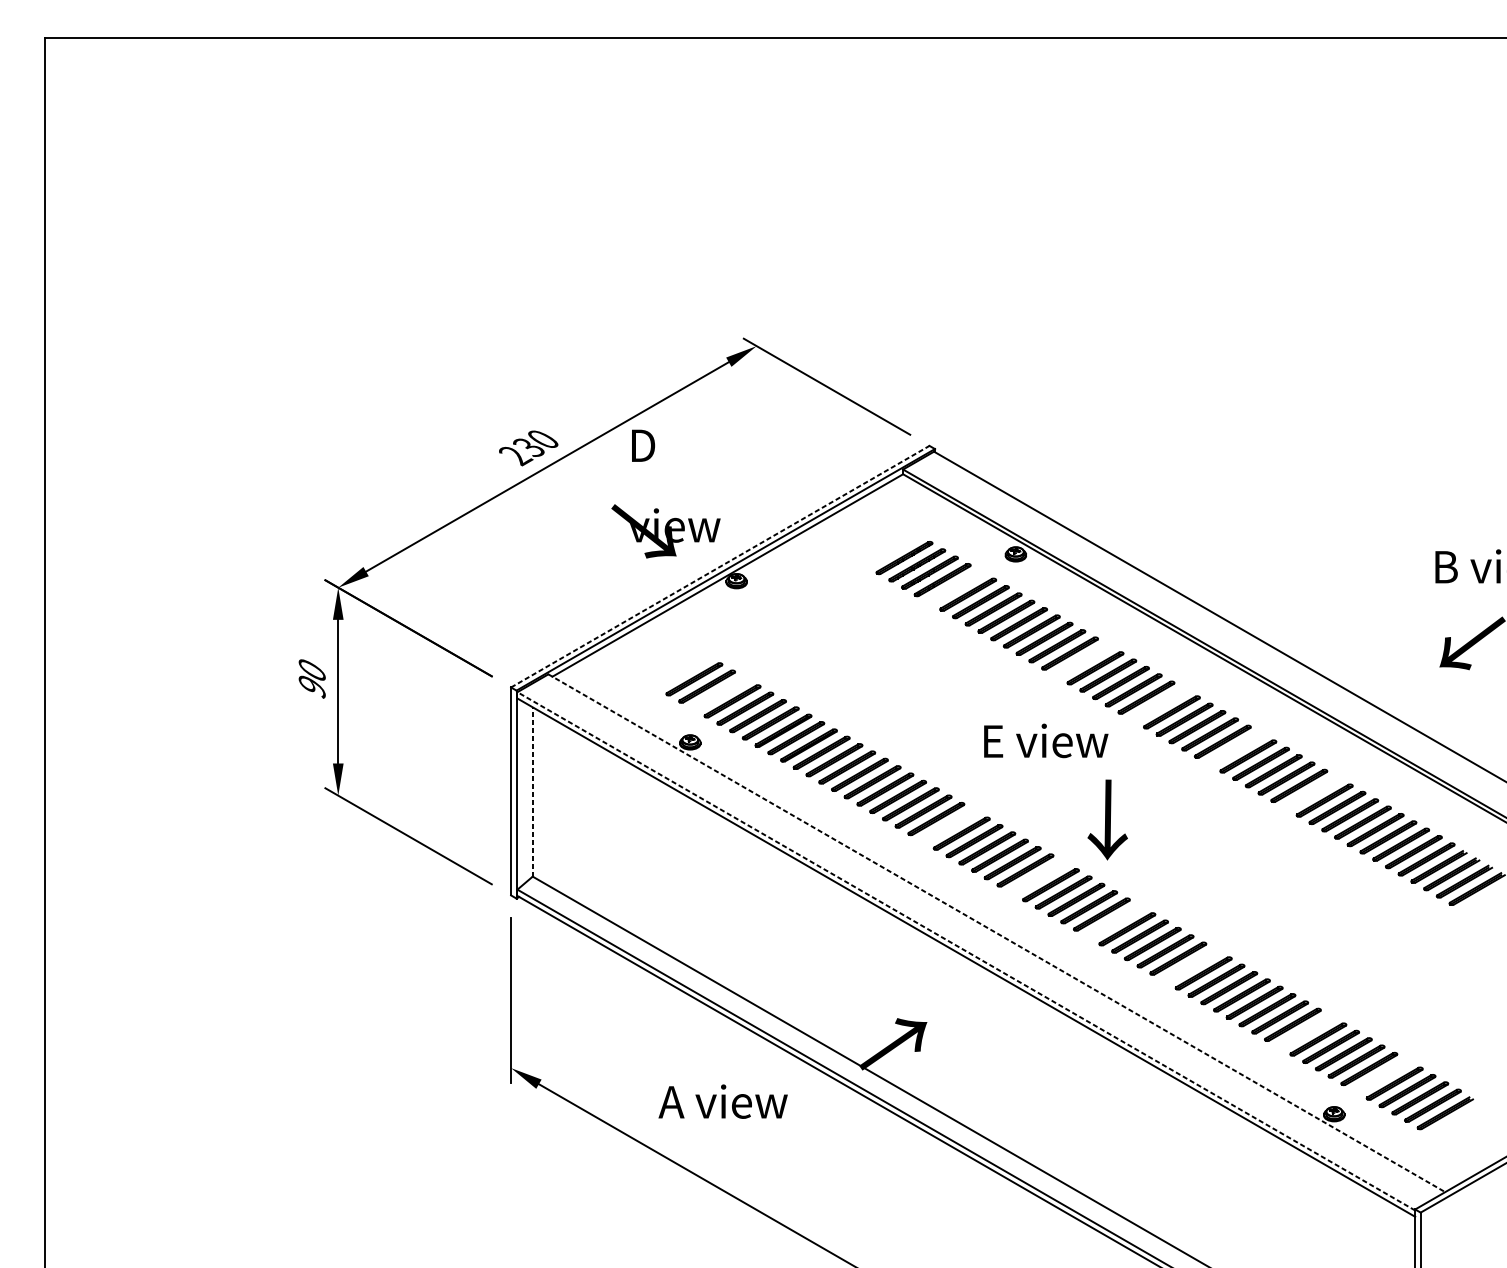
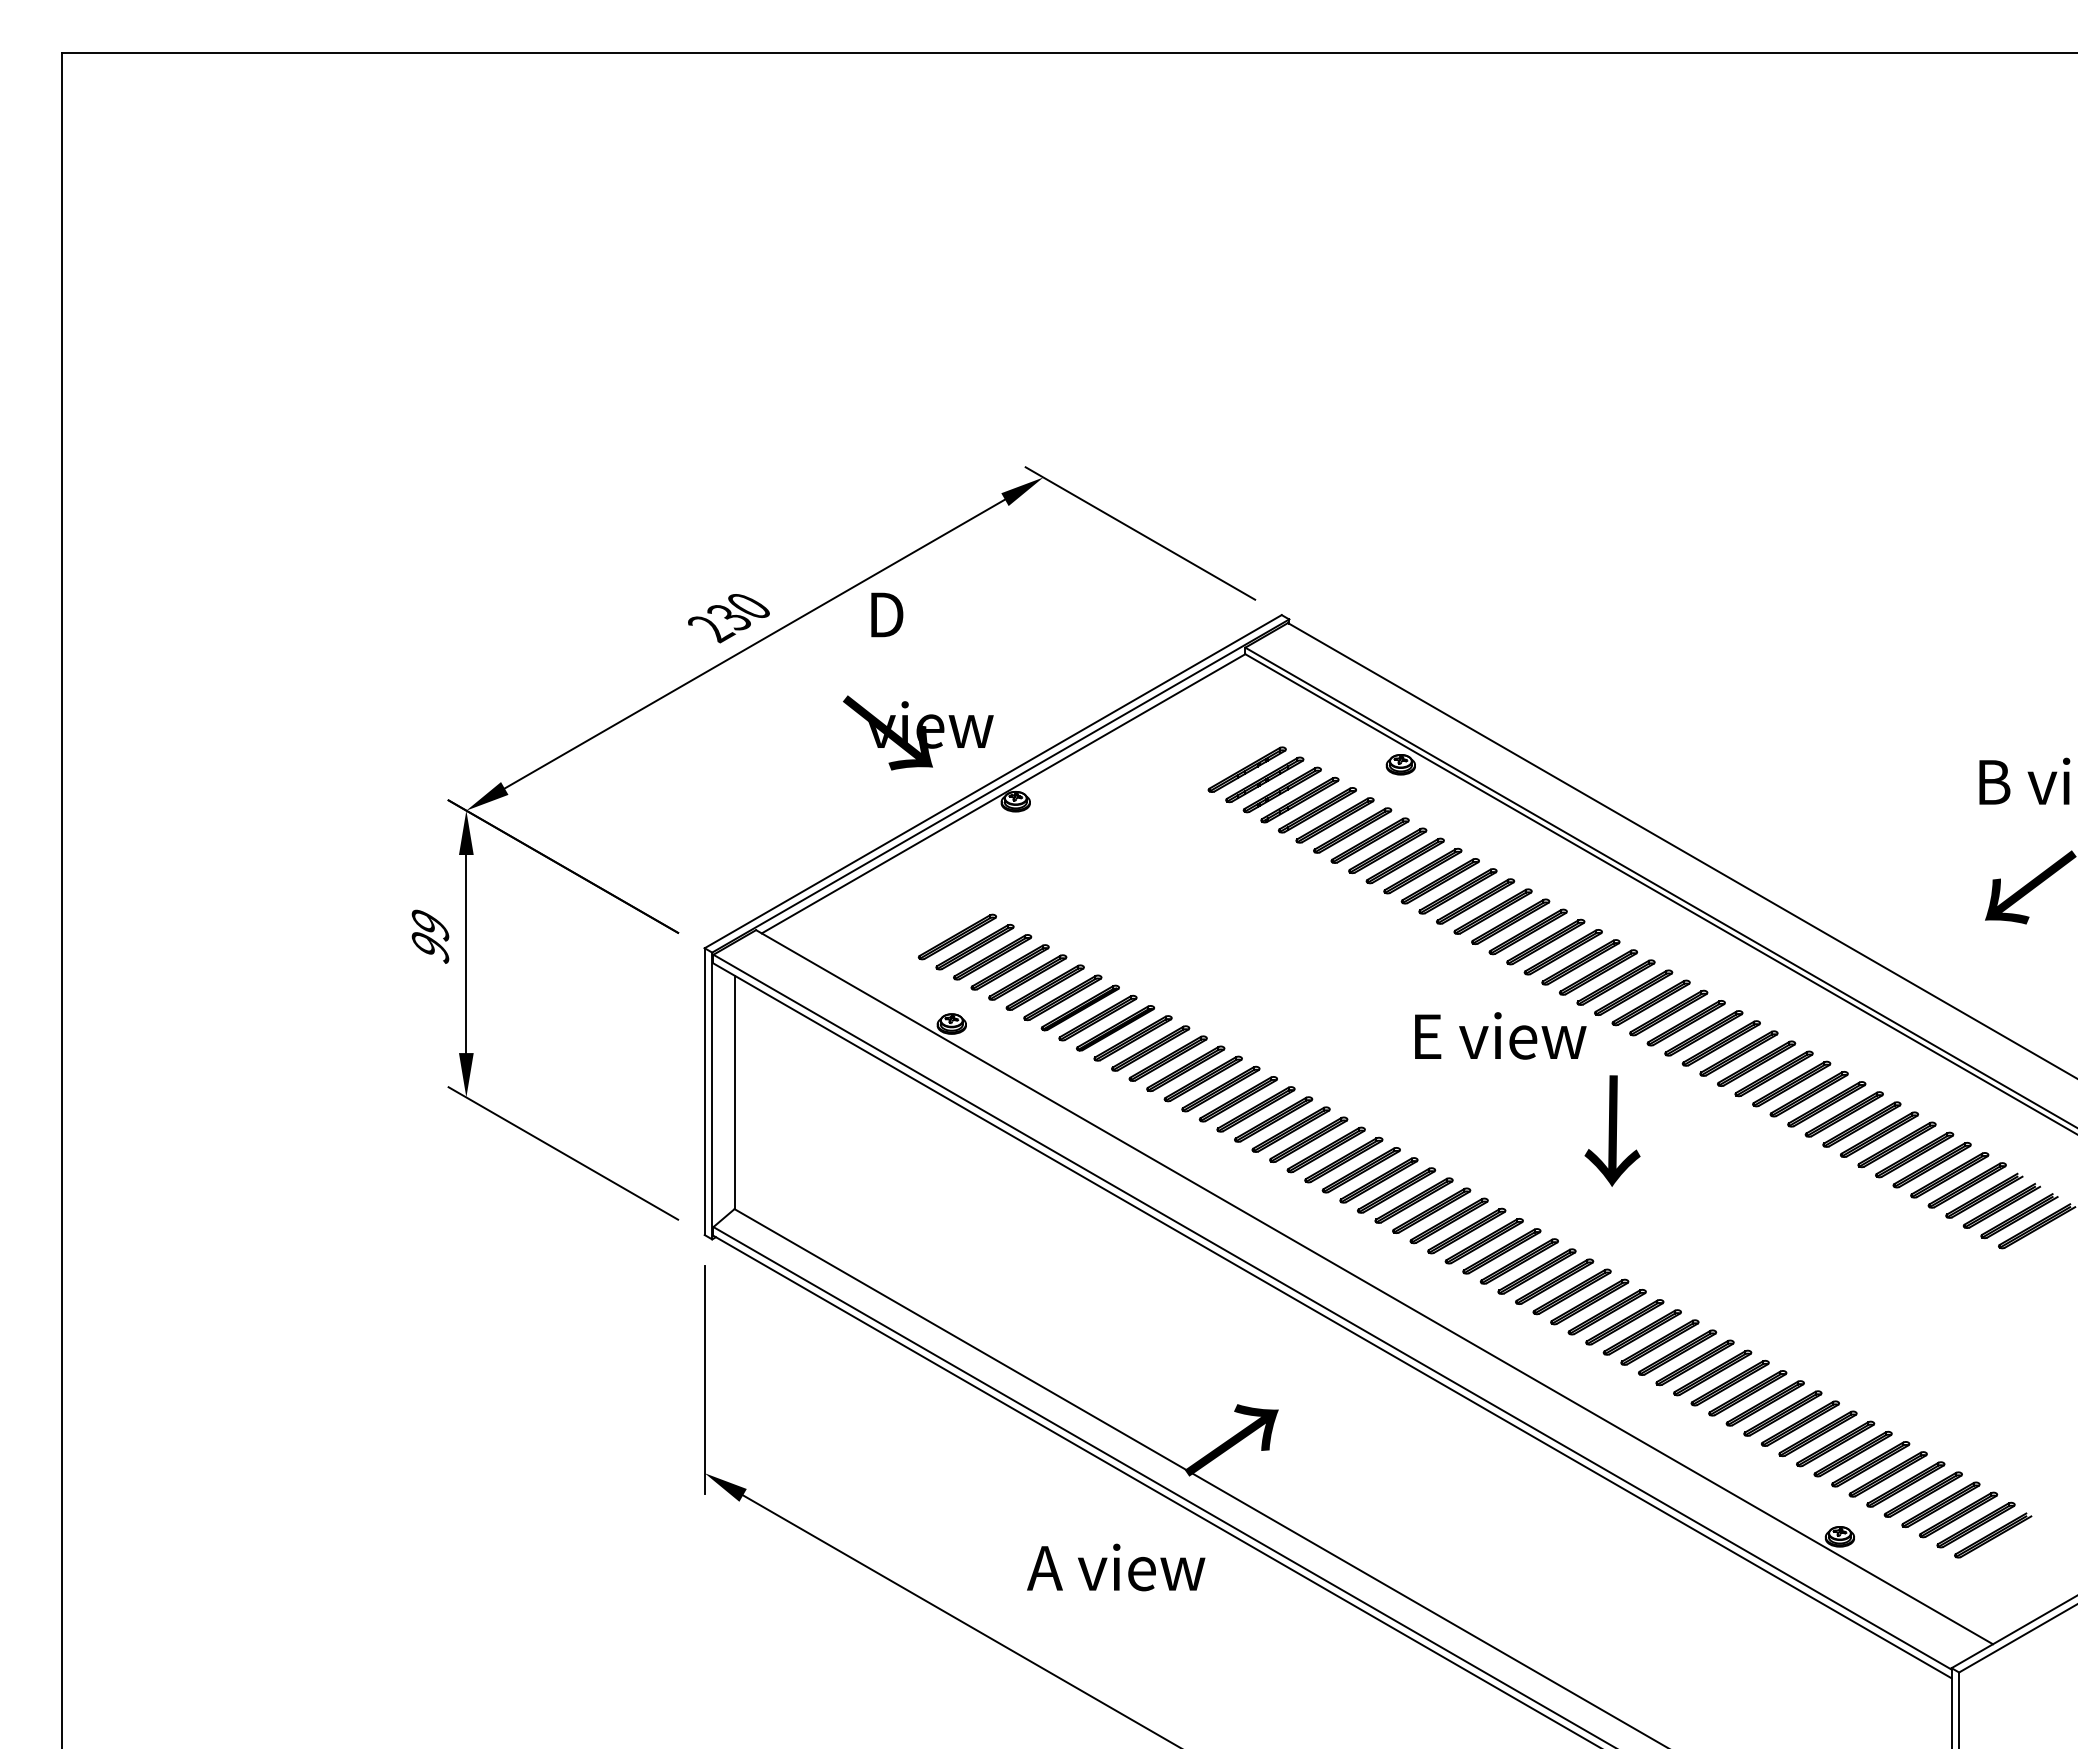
line: (720, 566) -> (993, 781), dashed -> solid
part: (954, 587) -> (1316, 810), added
part: (1082, 660) -> (1492, 911), added
text: (312, 670) -> (430, 925), 90 -> 99
part: (719, 694) -> (992, 957), added
part: (1158, 705) -> (1597, 972), added
text: (1046, 740) -> (1500, 1035), moved
part: (1235, 749) -> (1703, 1033), added
line: (532, 792) -> (734, 1092), dashed -> solid
part: (1311, 793) -> (1808, 1094), added
text: (1107, 819) -> (1612, 1130), moved
part: (948, 826) -> (1308, 1139), added
part: (1038, 877) -> (1431, 1210), added
part: (1114, 921) -> (1536, 1271), added
line: (997, 933) -> (1375, 1287), dashed -> solid
line: (966, 951) -> (1332, 1312), dashed -> solid
part: (1190, 966) -> (1641, 1332), added
part: (1305, 1032) -> (1800, 1423), added
part: (1381, 1076) -> (1905, 1484), added
text: (723, 1101) -> (1116, 1567), moved

